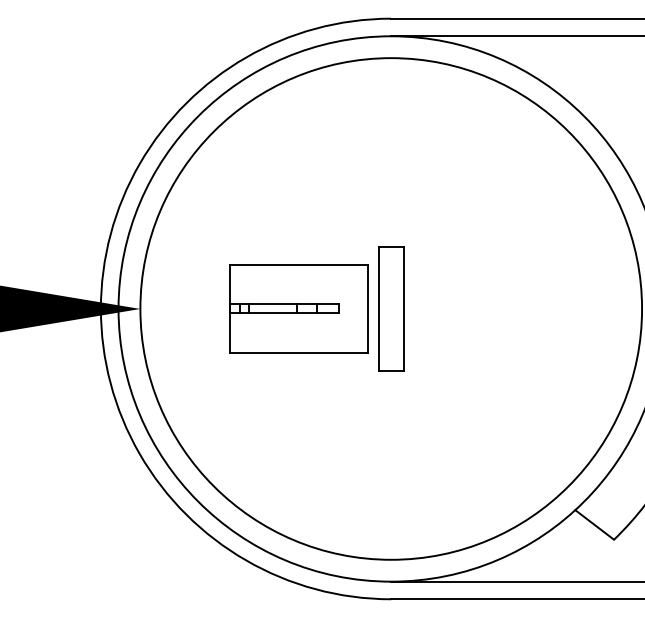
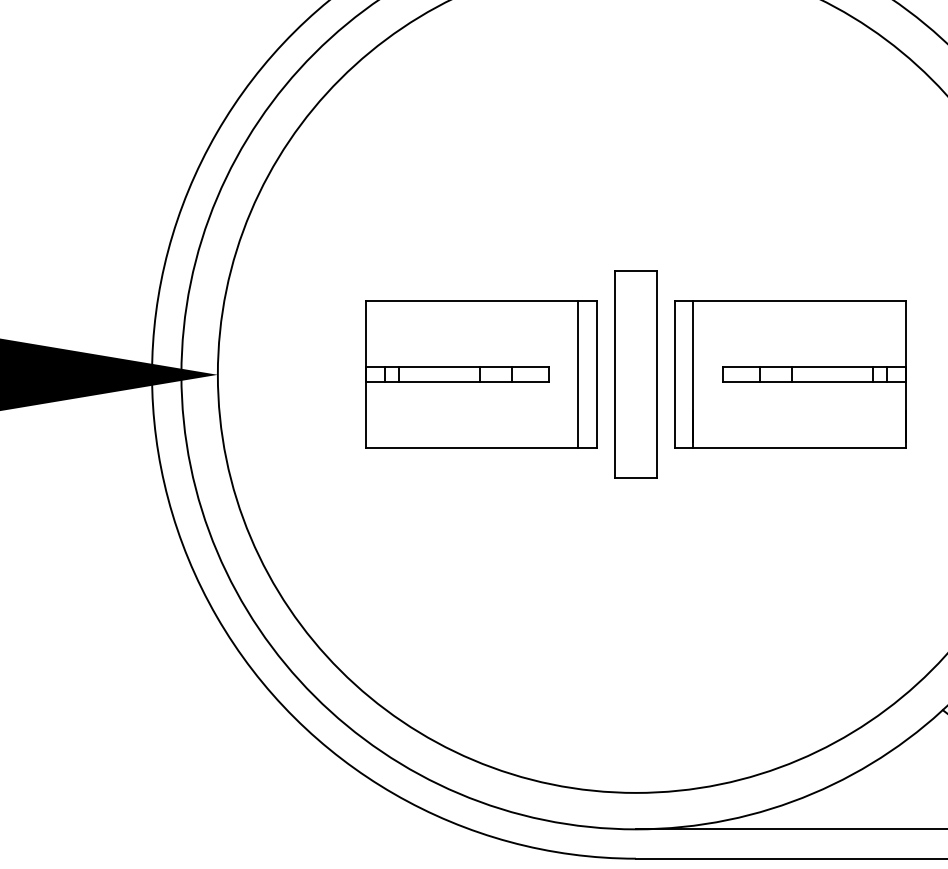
line: (356, 308) -> (578, 374), added
part: (483, 308) -> (789, 374), added

